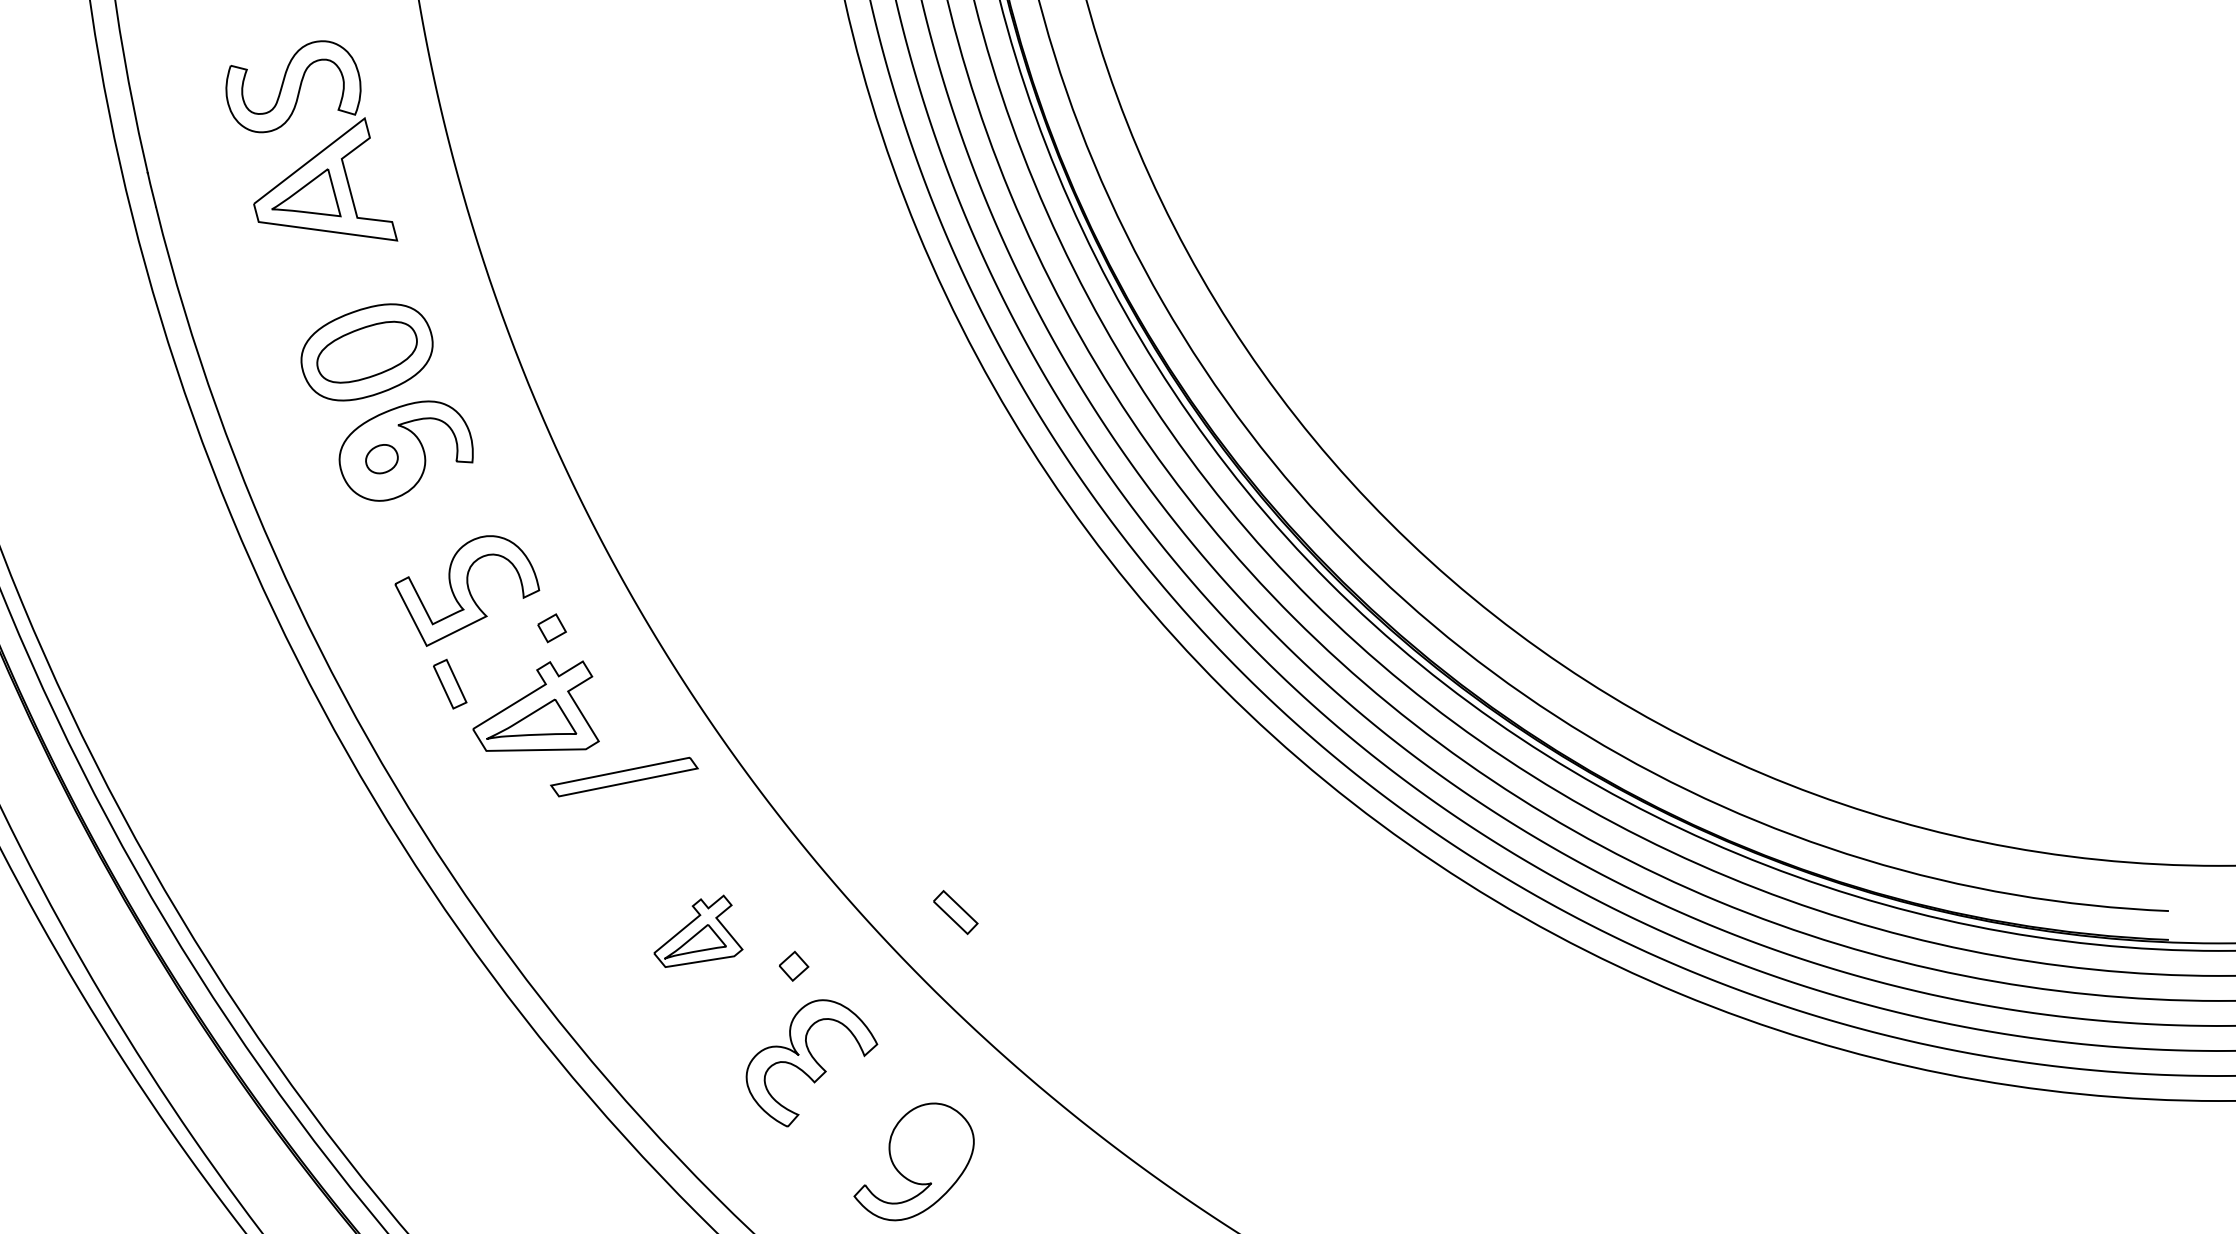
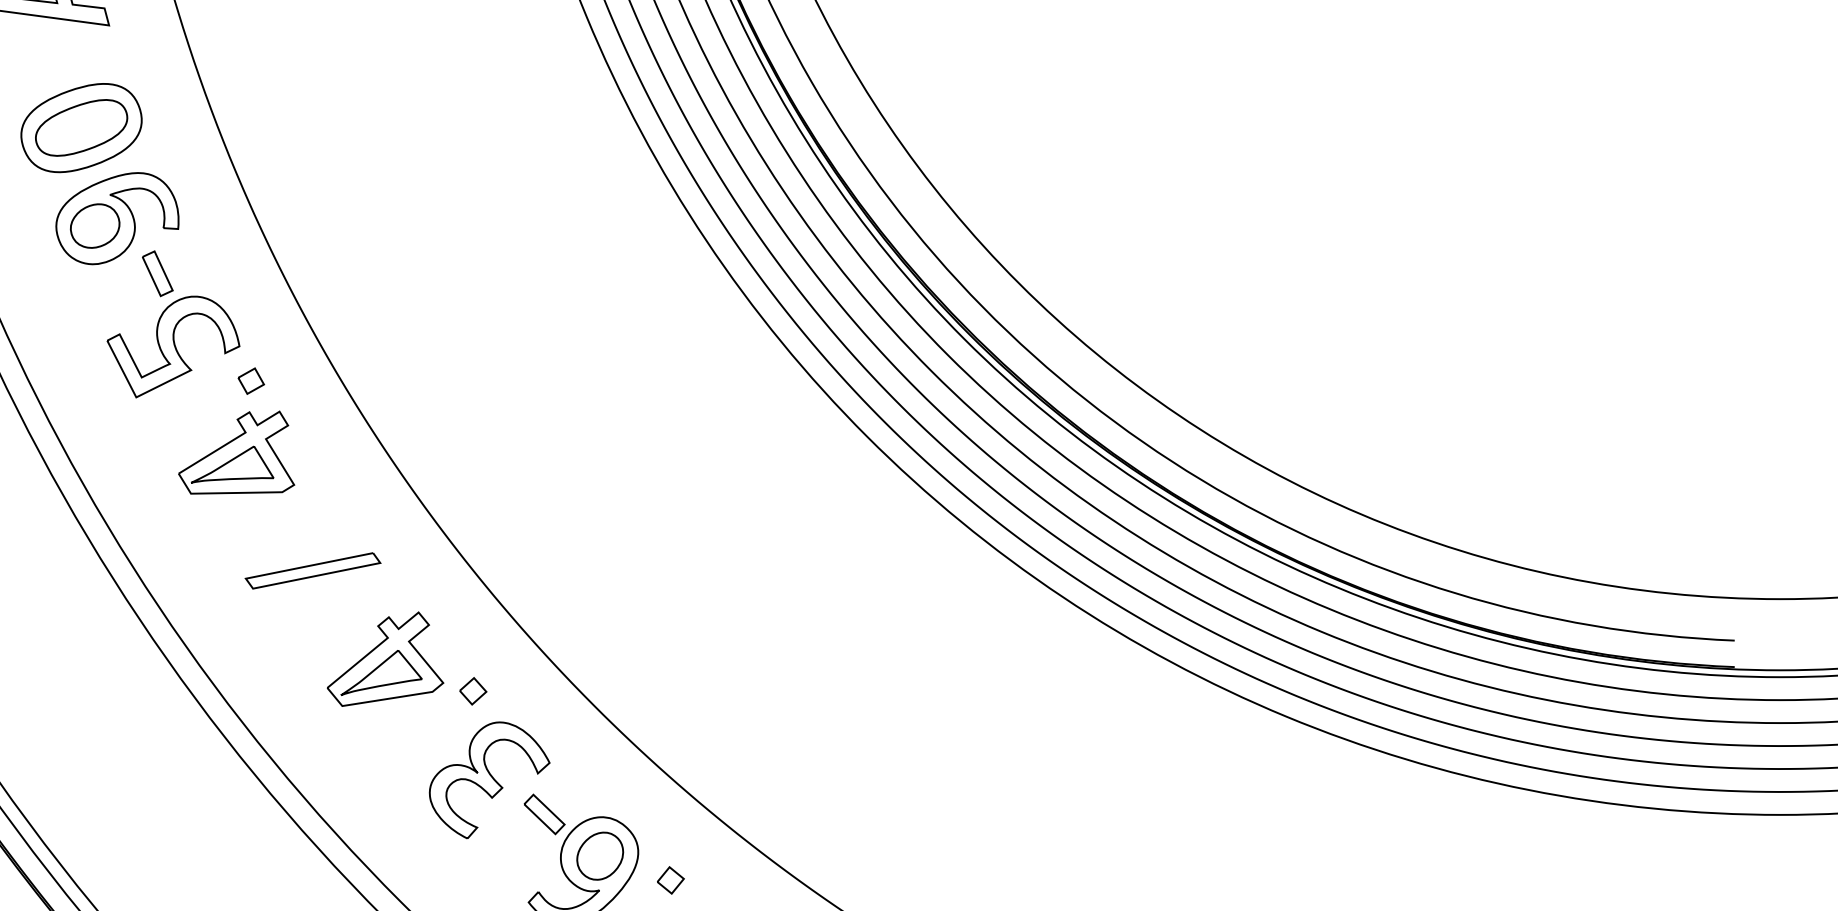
part: (381, 458) -> (94, 225), size x1.67
part: (450, 683) -> (158, 273), moved
part: (624, 776) -> (313, 570), moved
part: (955, 912) -> (544, 814), moved
part: (698, 931) -> (385, 659), size x1.43
part: (932, 1145) -> (600, 855), added
part: (1009, 1172) -> (670, 880), added

